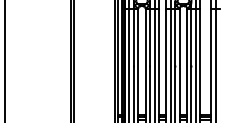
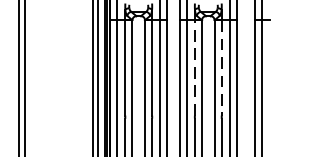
line: (175, 36) -> (194, 66), solid -> dashed
line: (191, 37) -> (221, 68), solid -> dashed

